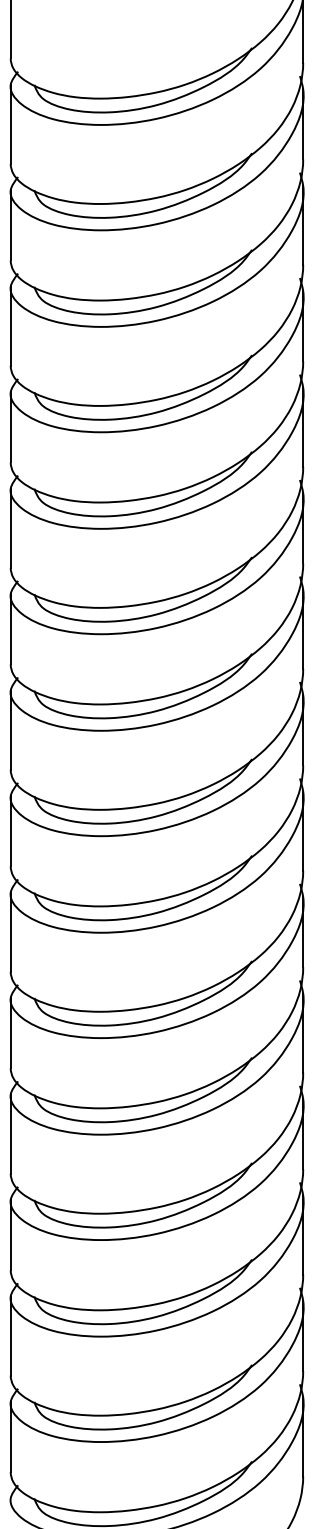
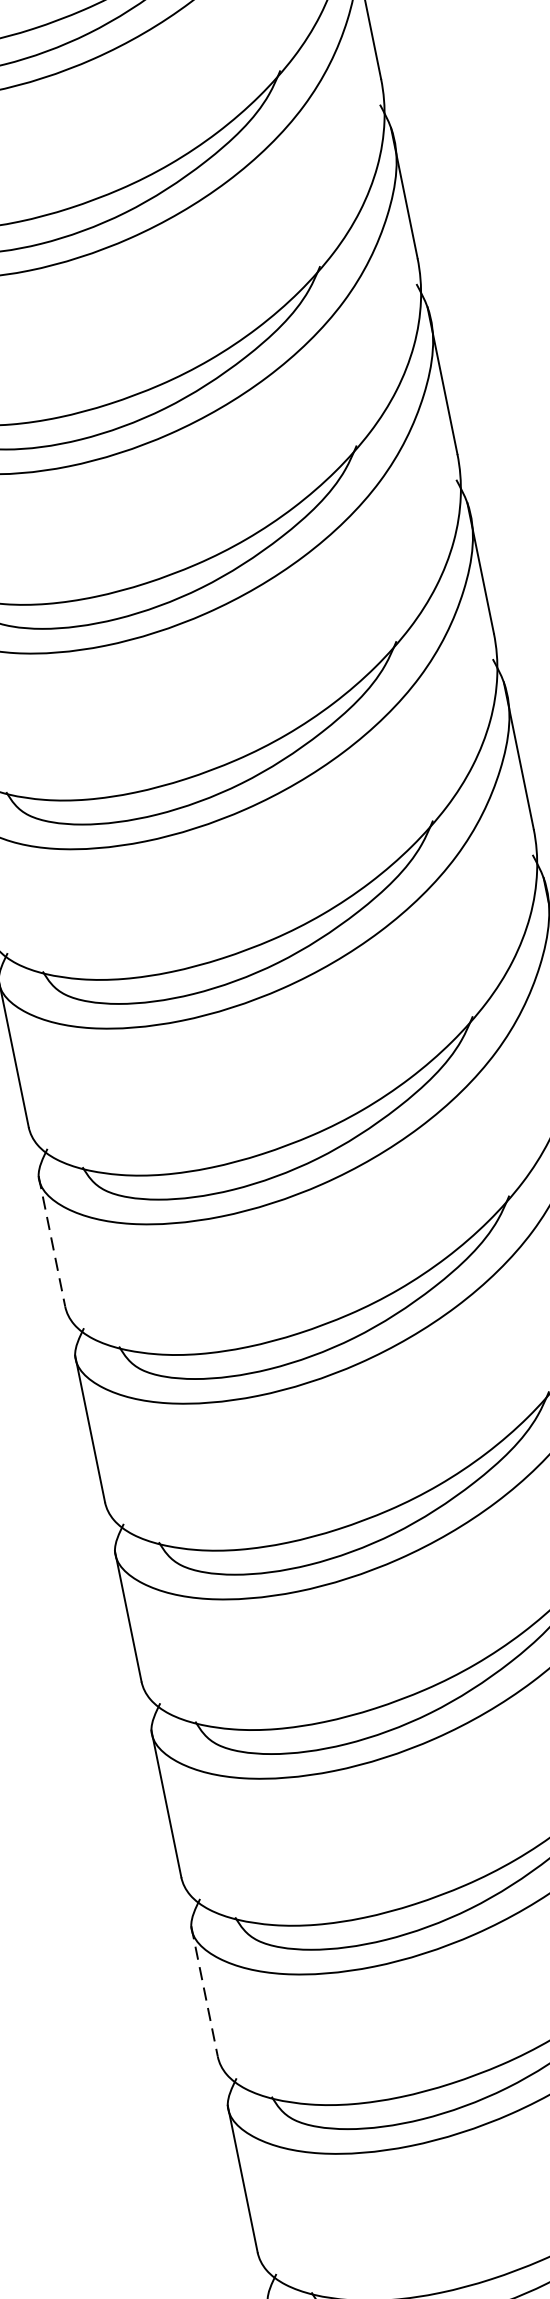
line: (10, 831) -> (51, 1242), solid -> dashed
line: (10, 1235) -> (204, 1992), solid -> dashed

